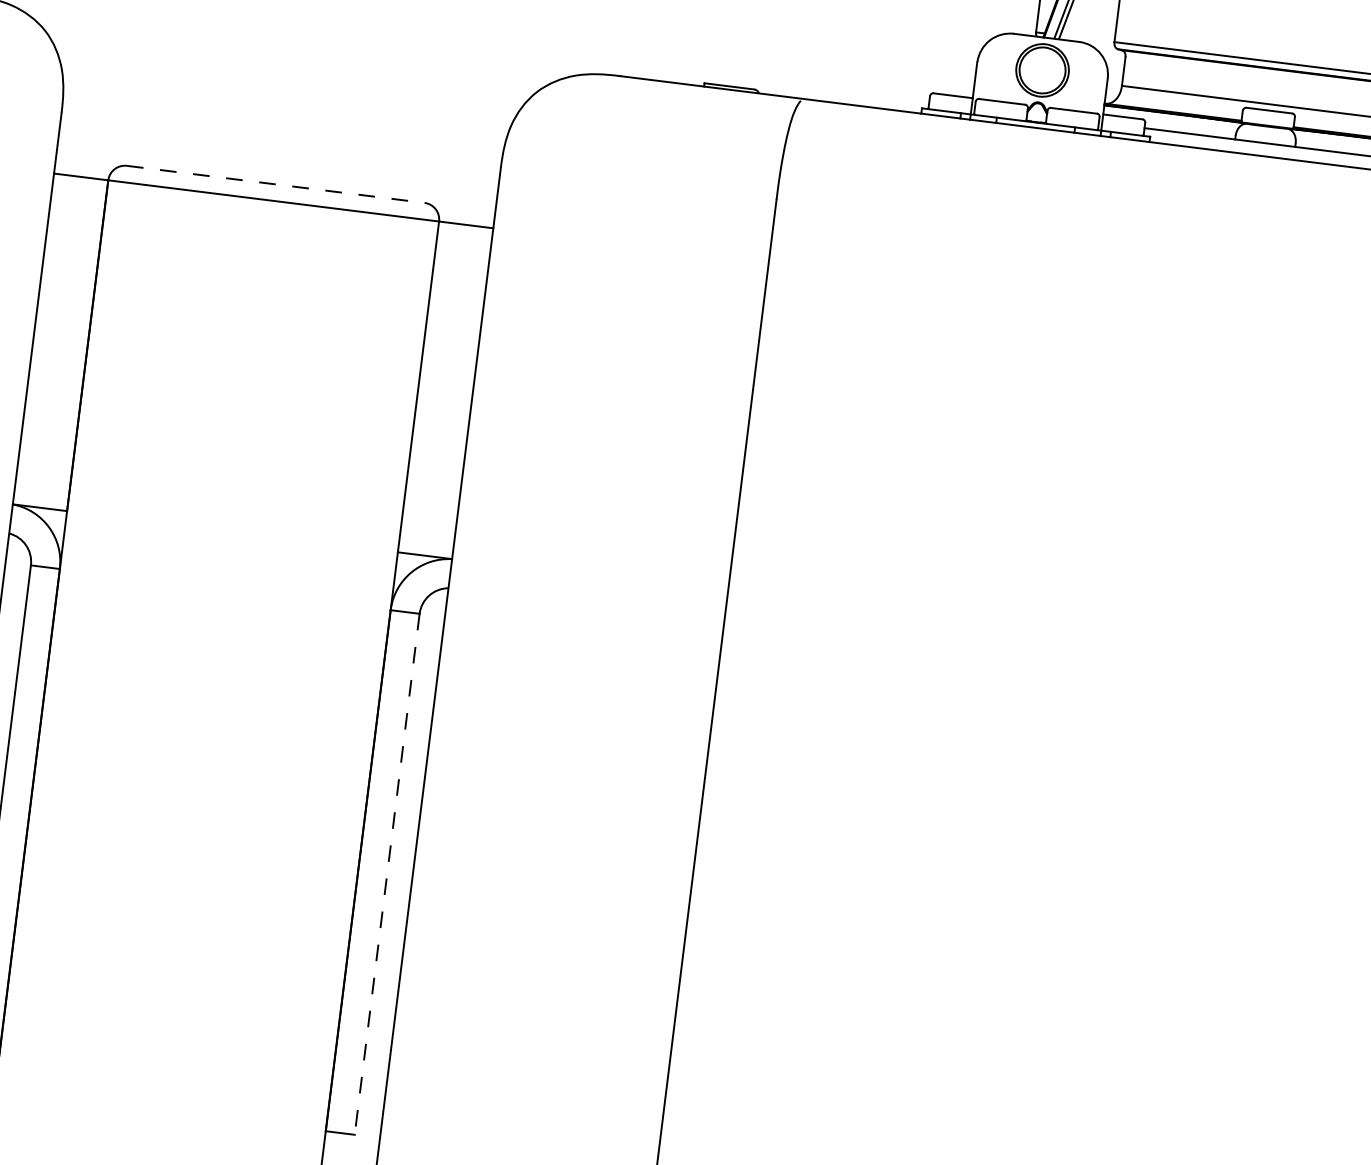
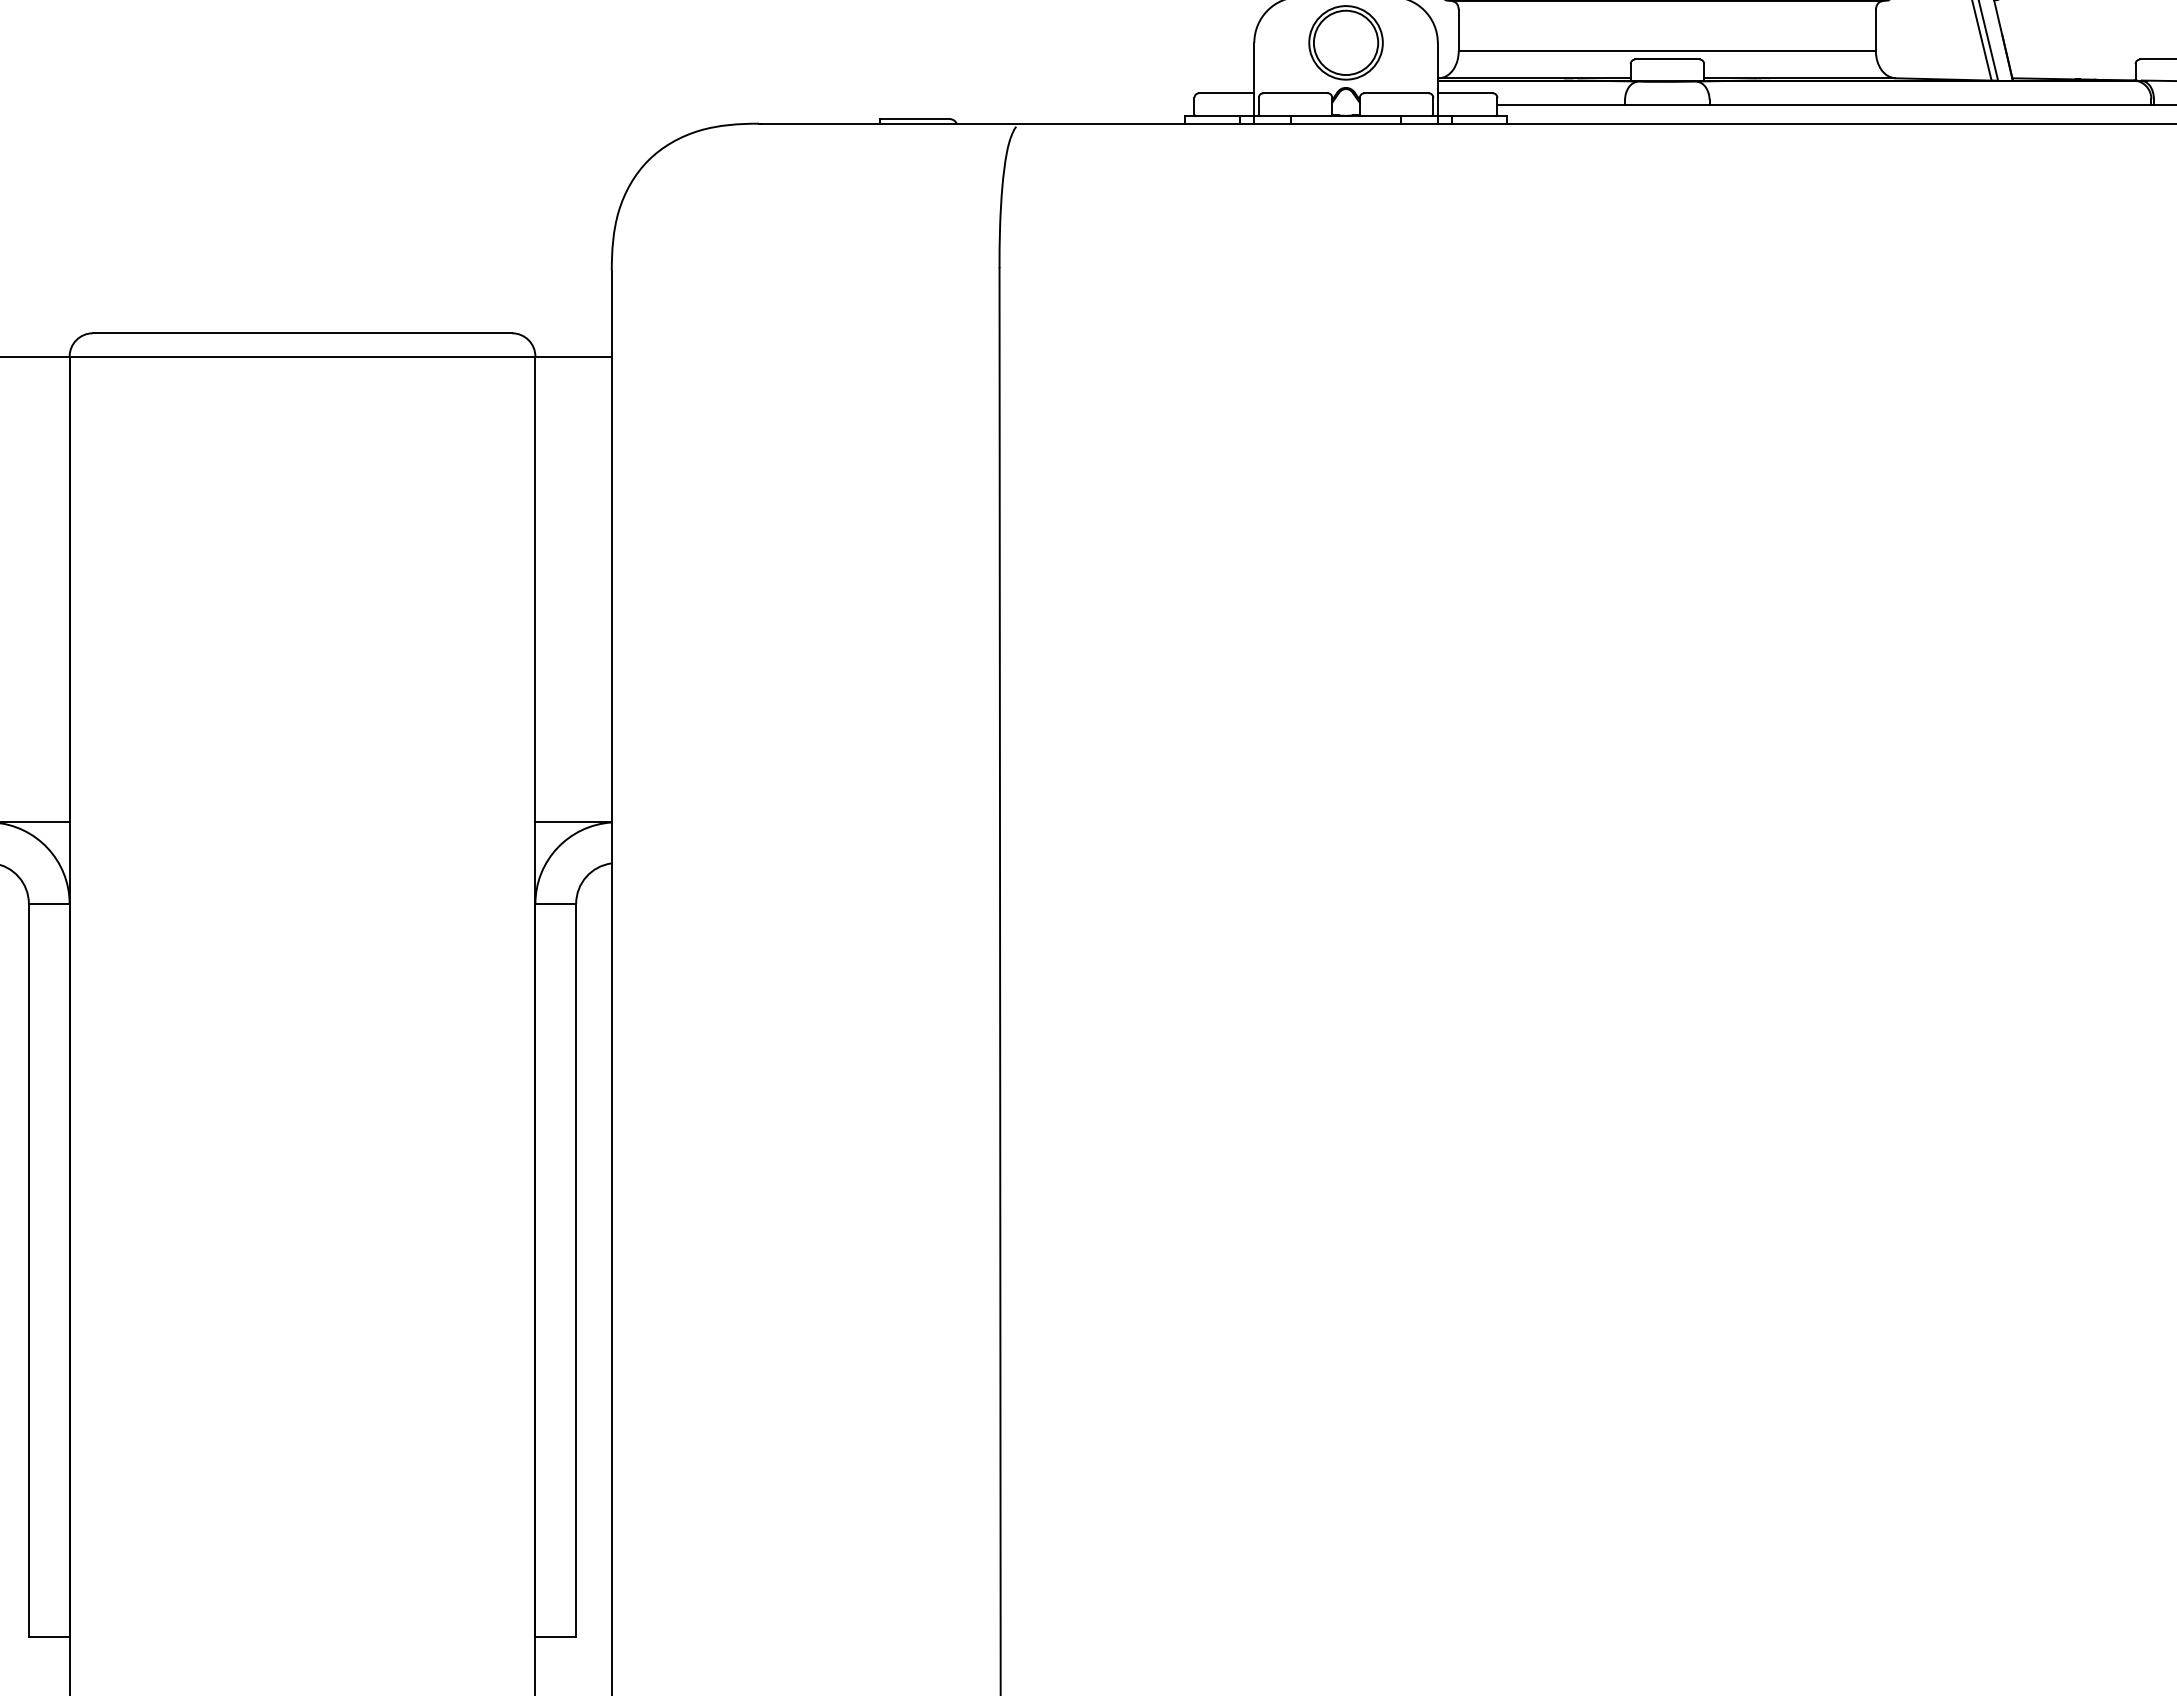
line: (275, 184) -> (302, 333), dashed -> solid
line: (387, 874) -> (576, 1270), dashed -> solid

